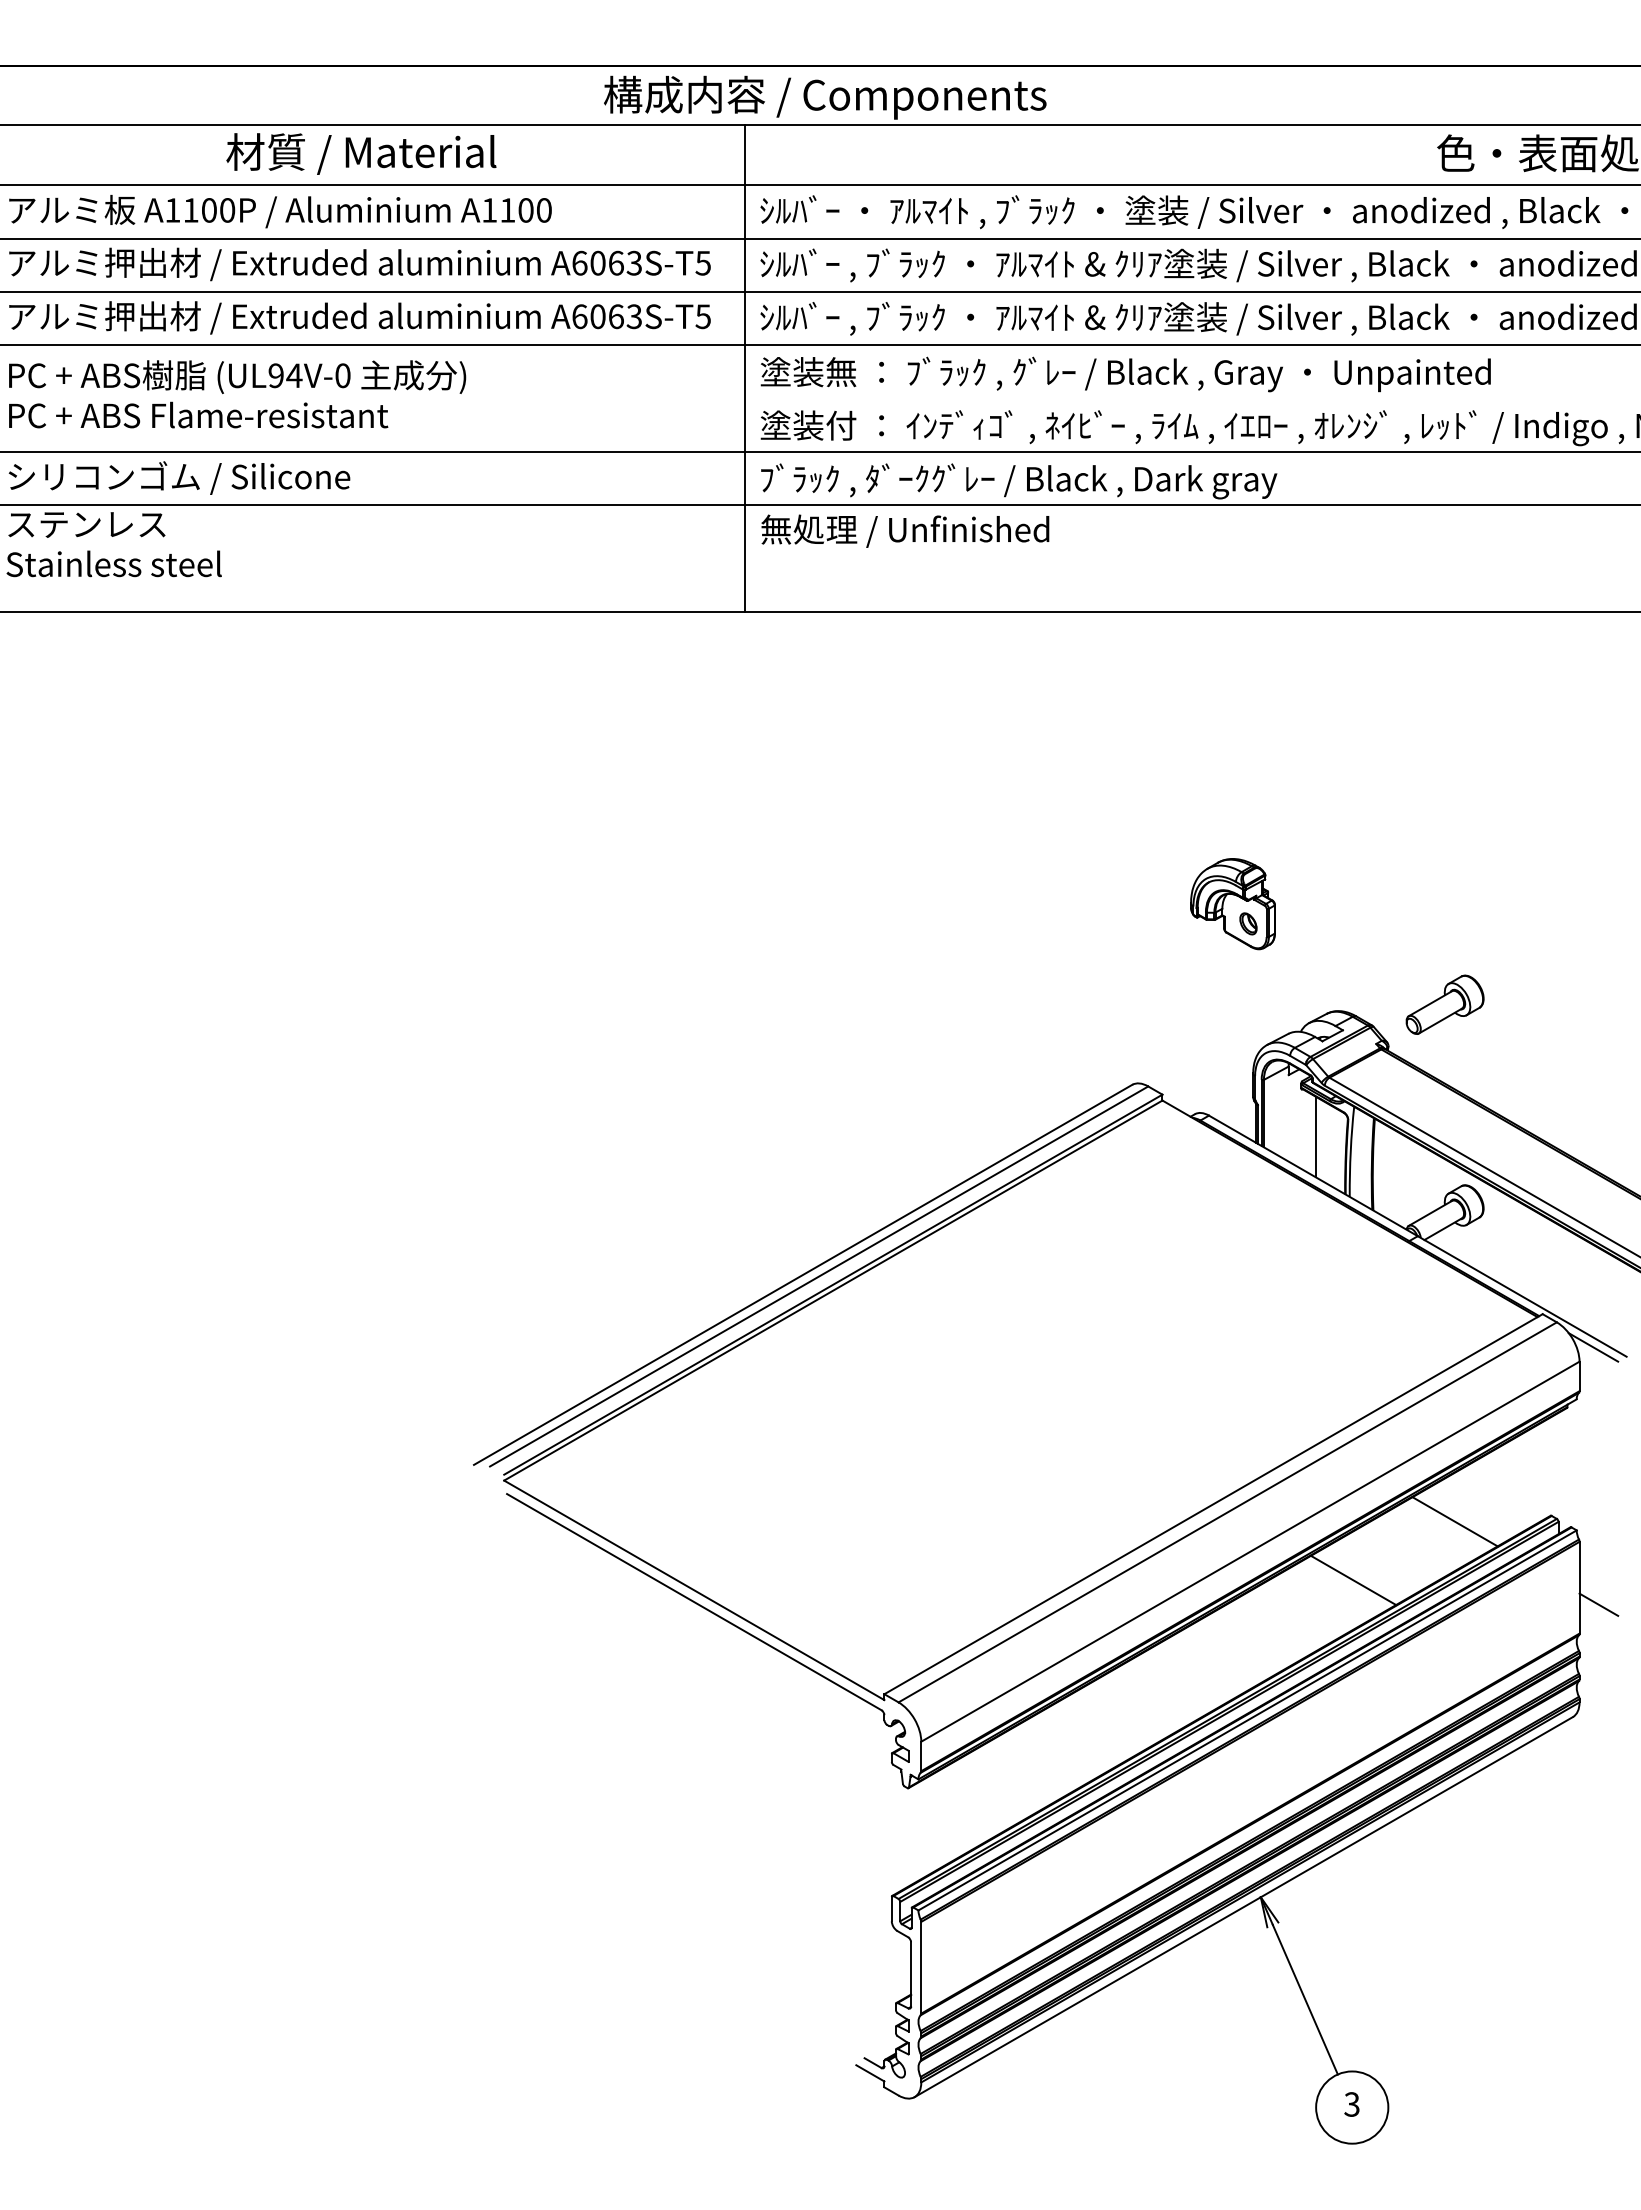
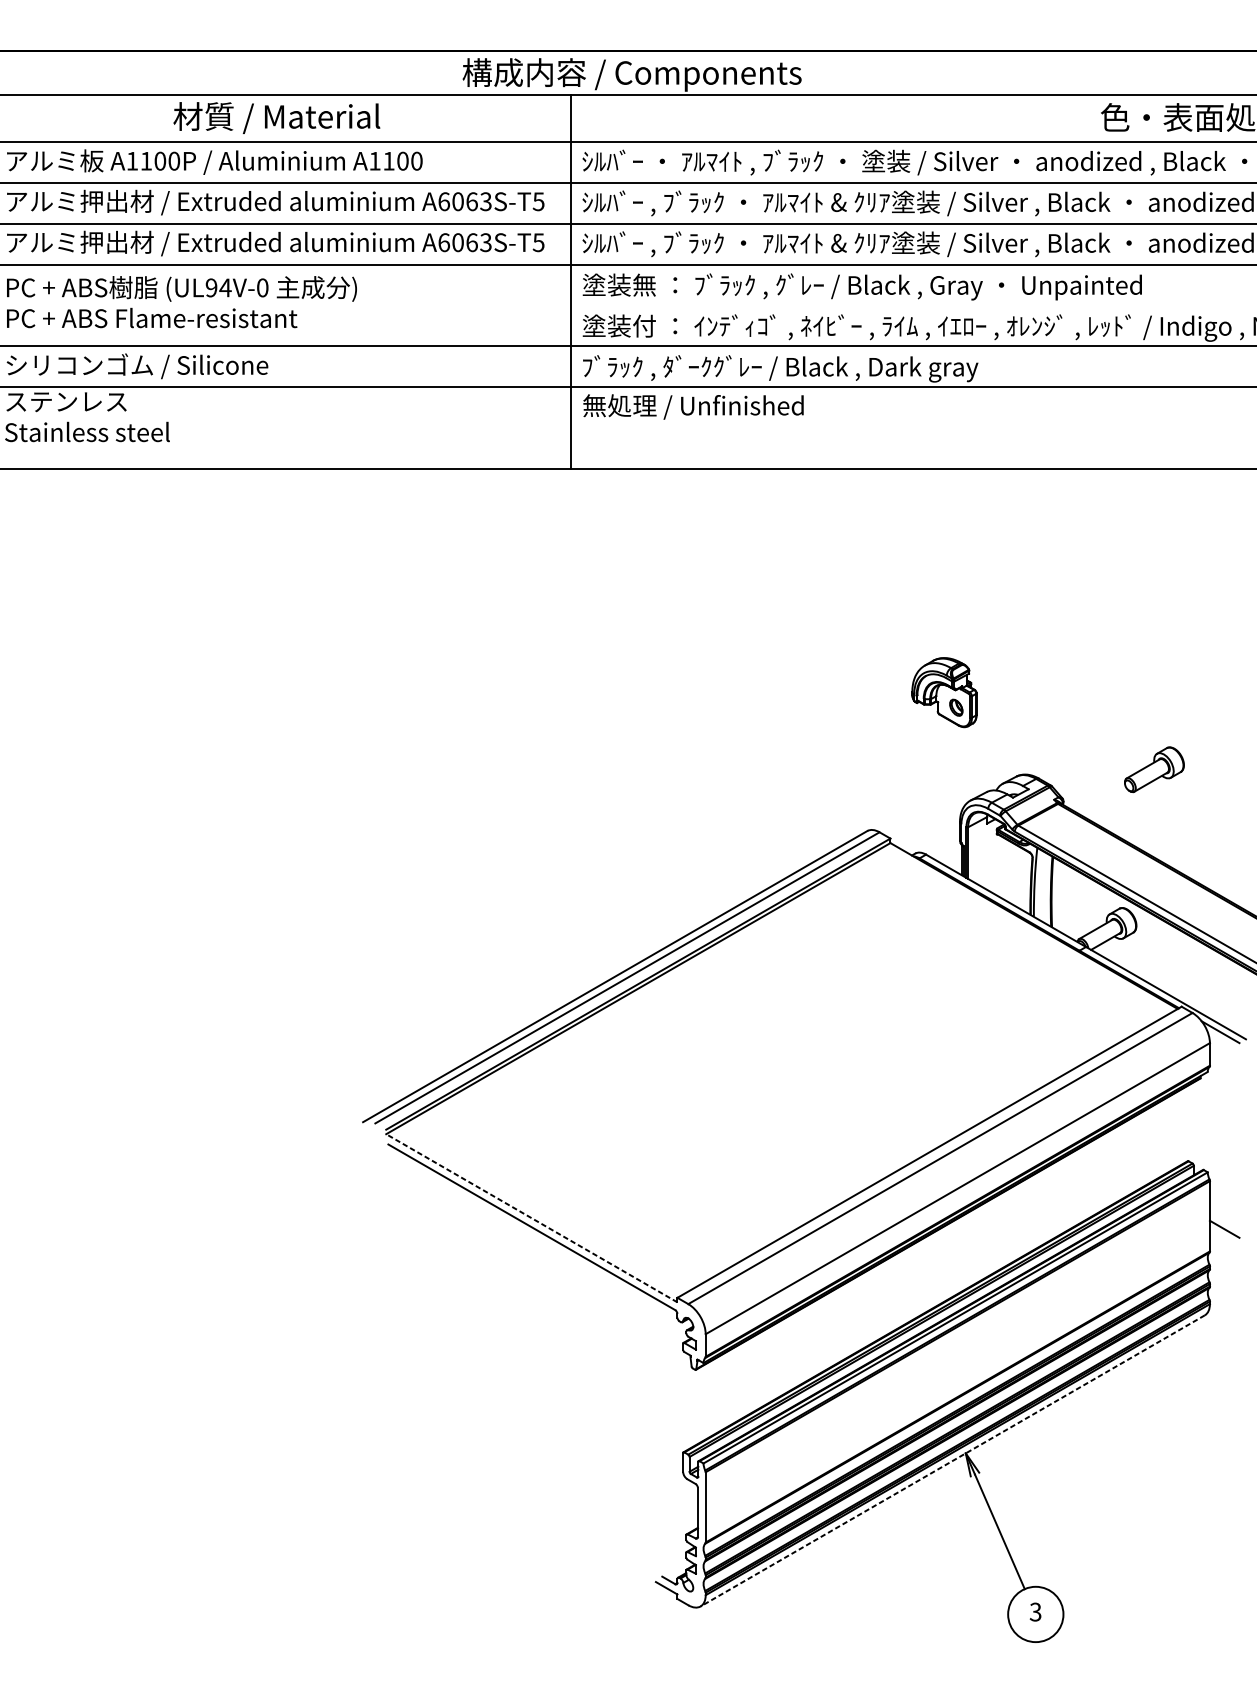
part: (1444, 1004) -> (1153, 769), moved
line: (1315, 1136) -> (1007, 870), removed
line: (1454, 1521) -> (1114, 1165), removed
line: (1353, 1580) -> (1036, 1210), removed
line: (694, 1590) -> (531, 1218), solid -> dashed
line: (1243, 1907) -> (952, 1461), solid -> dashed

